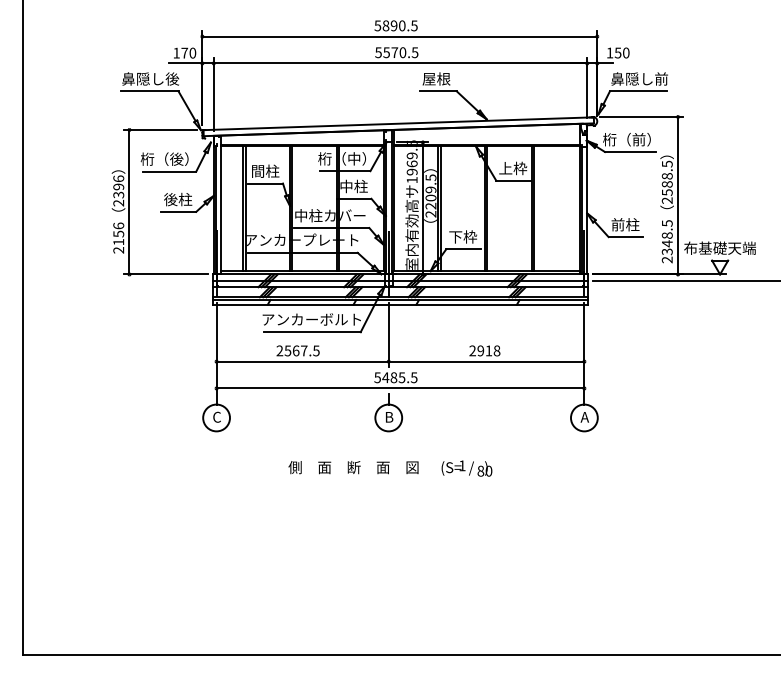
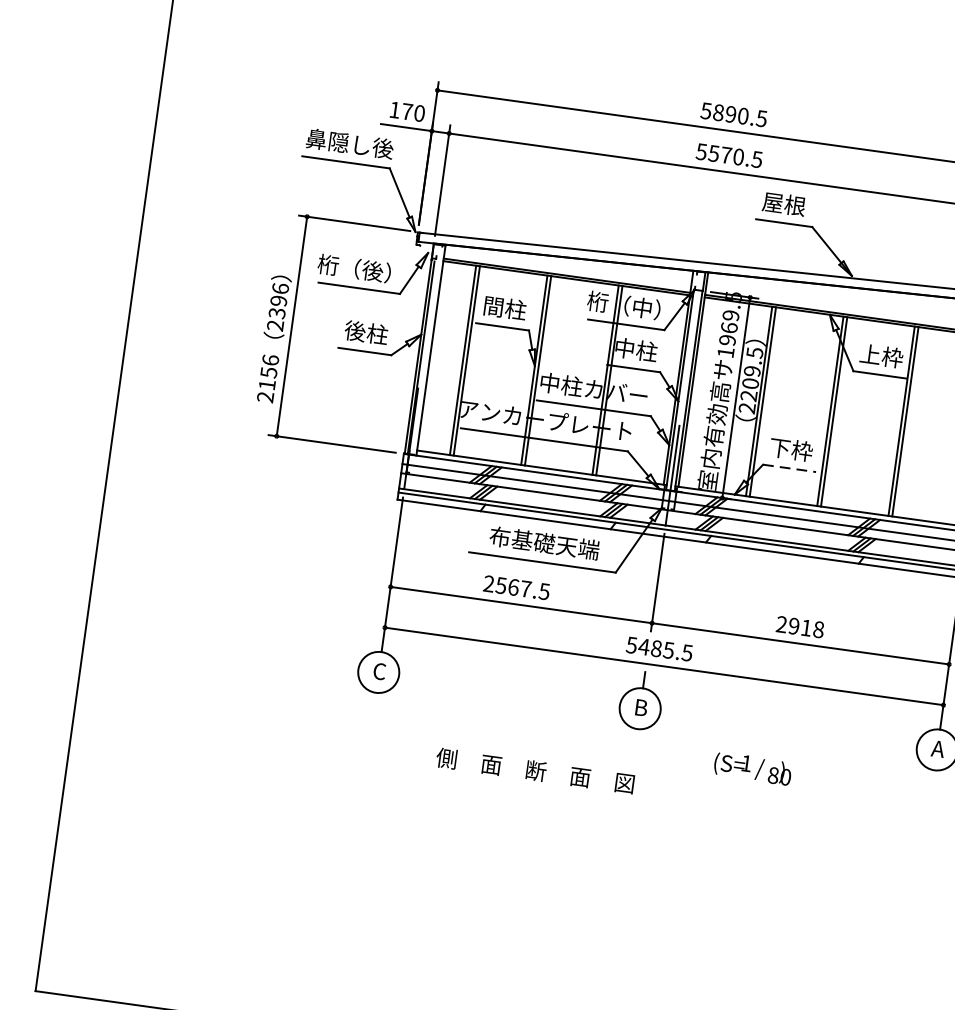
line: (464, 249) -> (790, 468), solid -> dashed
text: (311, 319) -> (543, 542), アンカーボルト -> 布基礎天端
text: (353, 467) -> (535, 770), moved
text: (466, 468) -> (752, 768), moved

